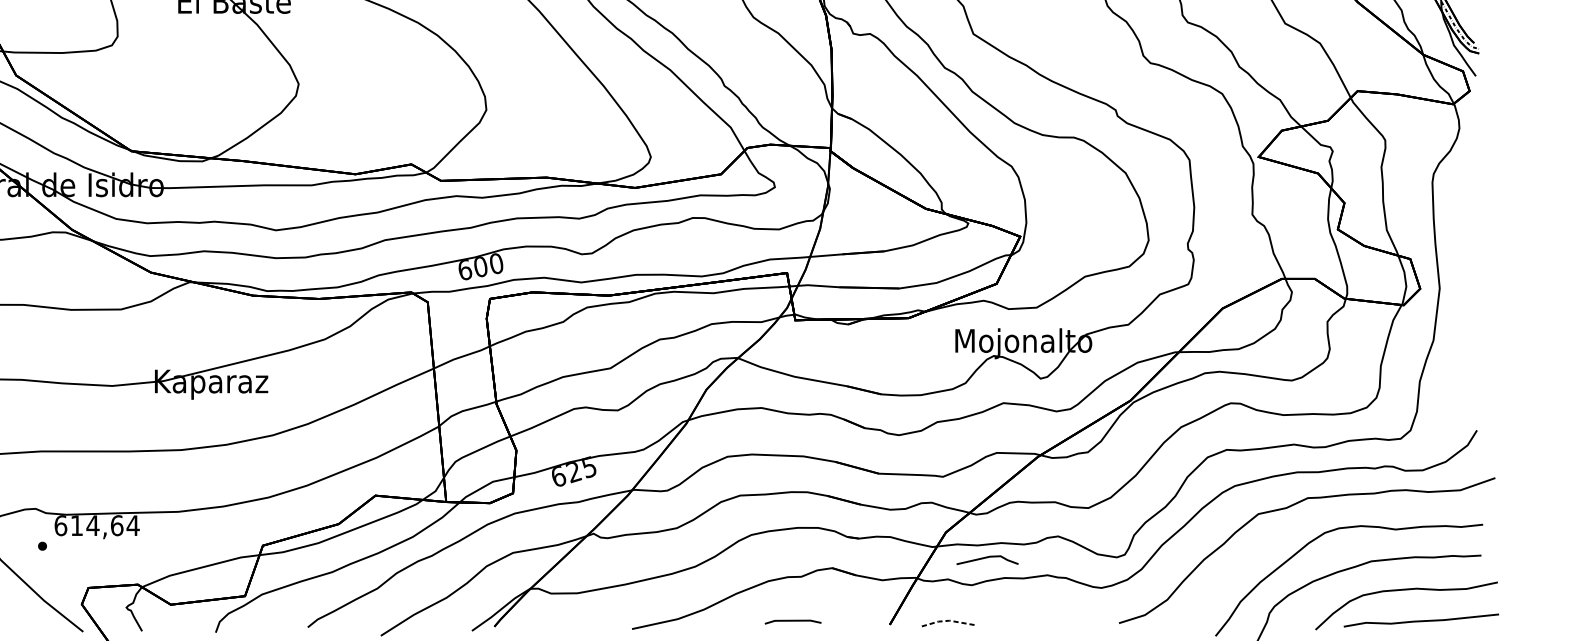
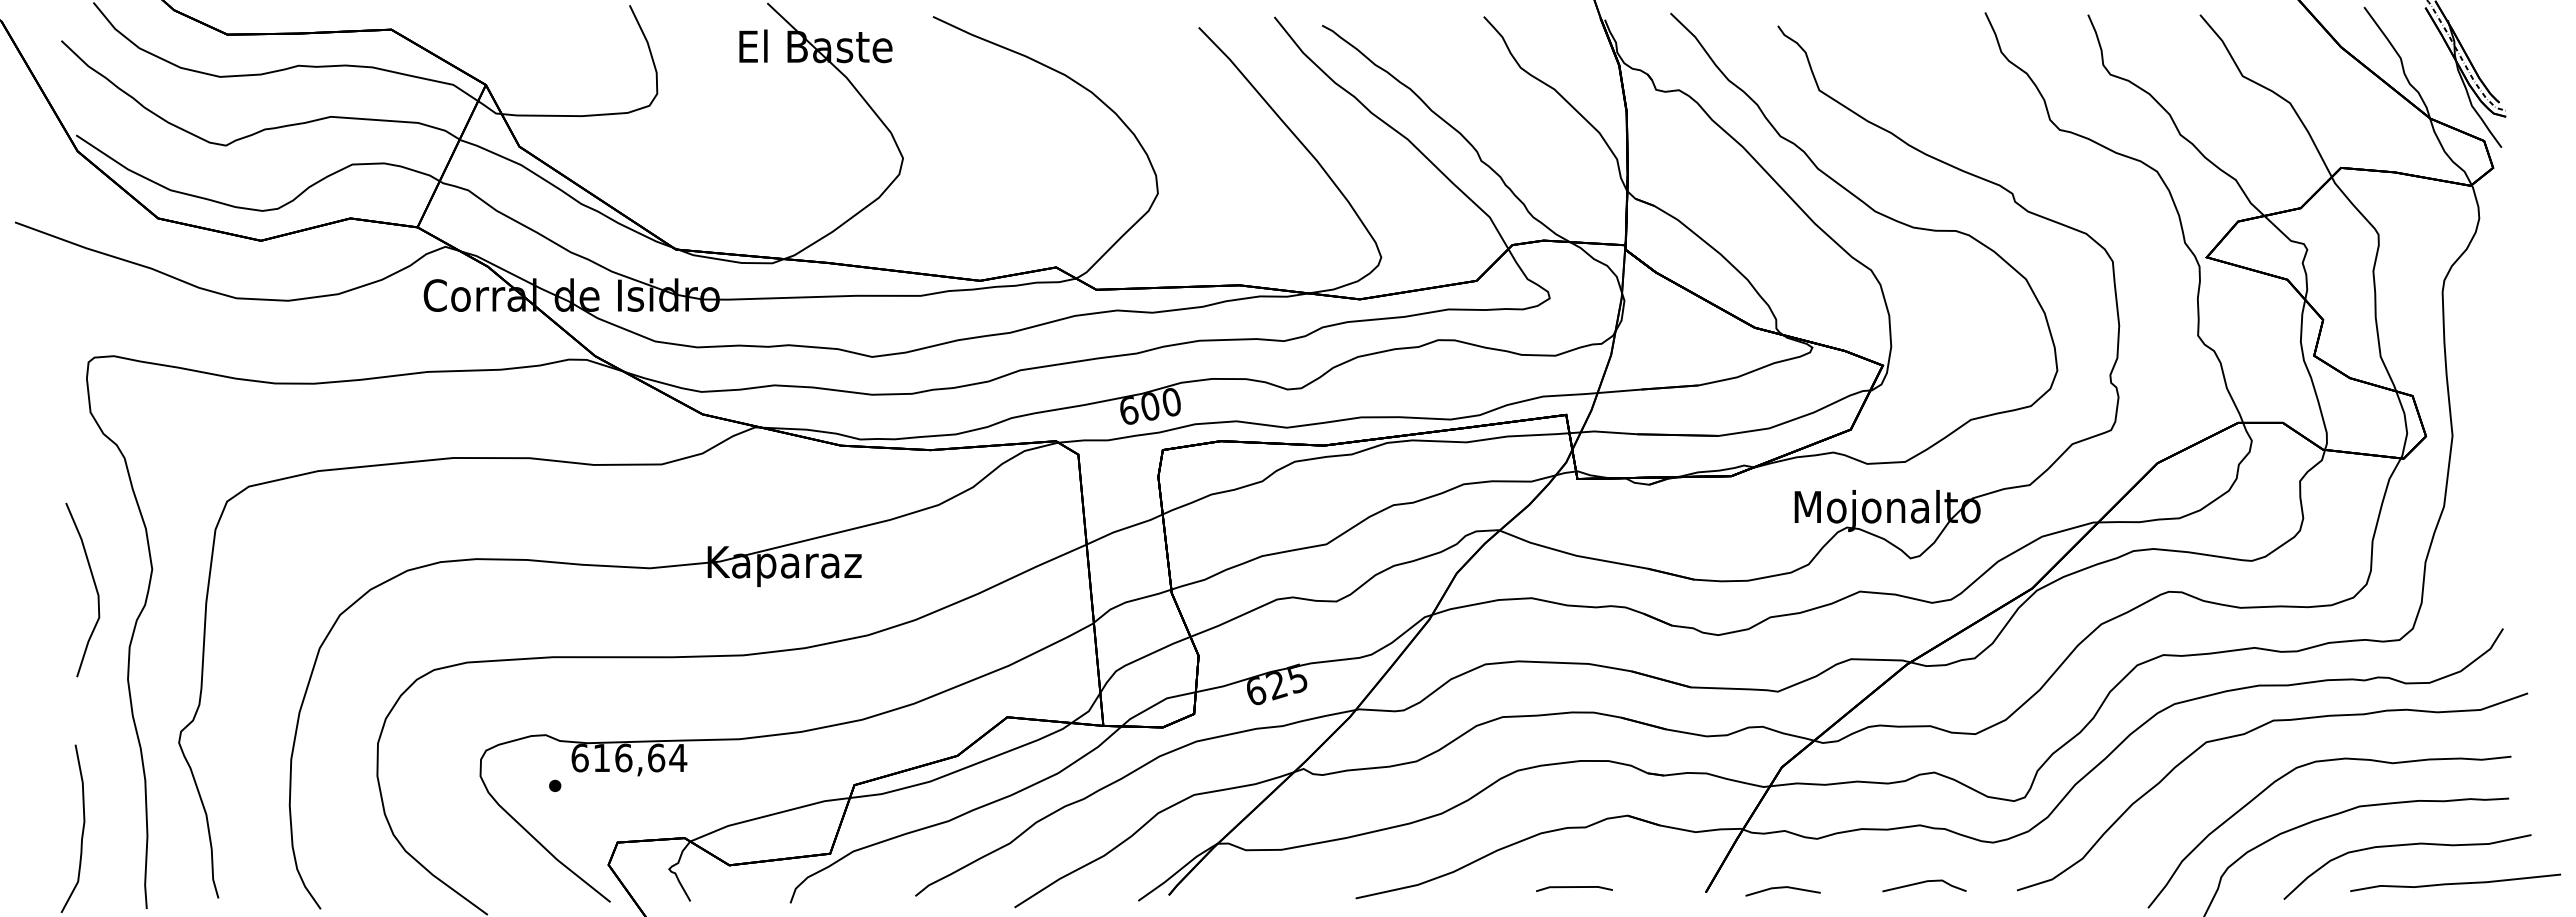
text: (92, 525) -> (623, 757), 614,64 -> 616,64
line: (986, 558) -> (1922, 883), moved
curve: (1421, 620) -> (2455, 882), moved
line: (946, 621) -> (1782, 887), dashed -> solid

